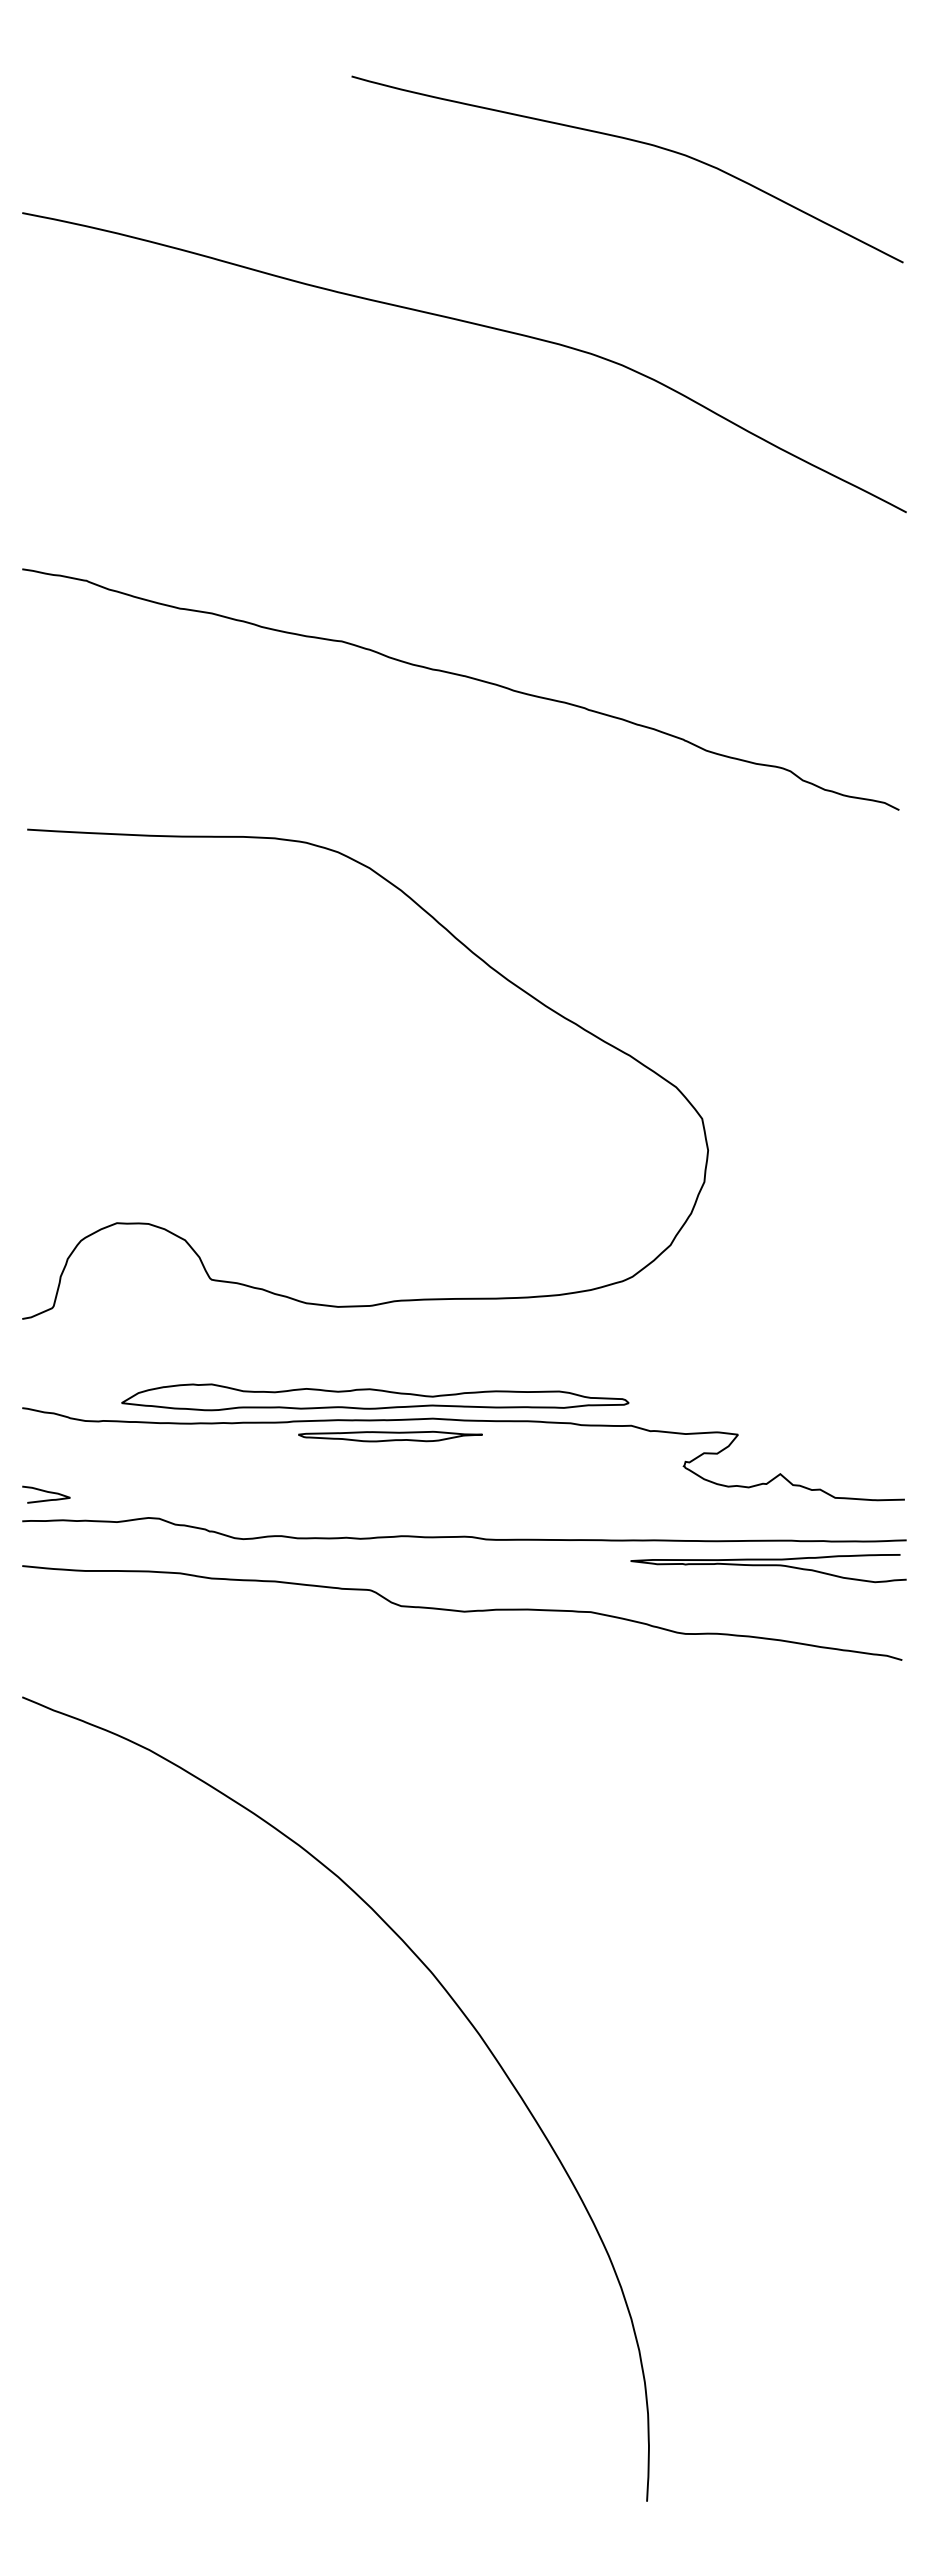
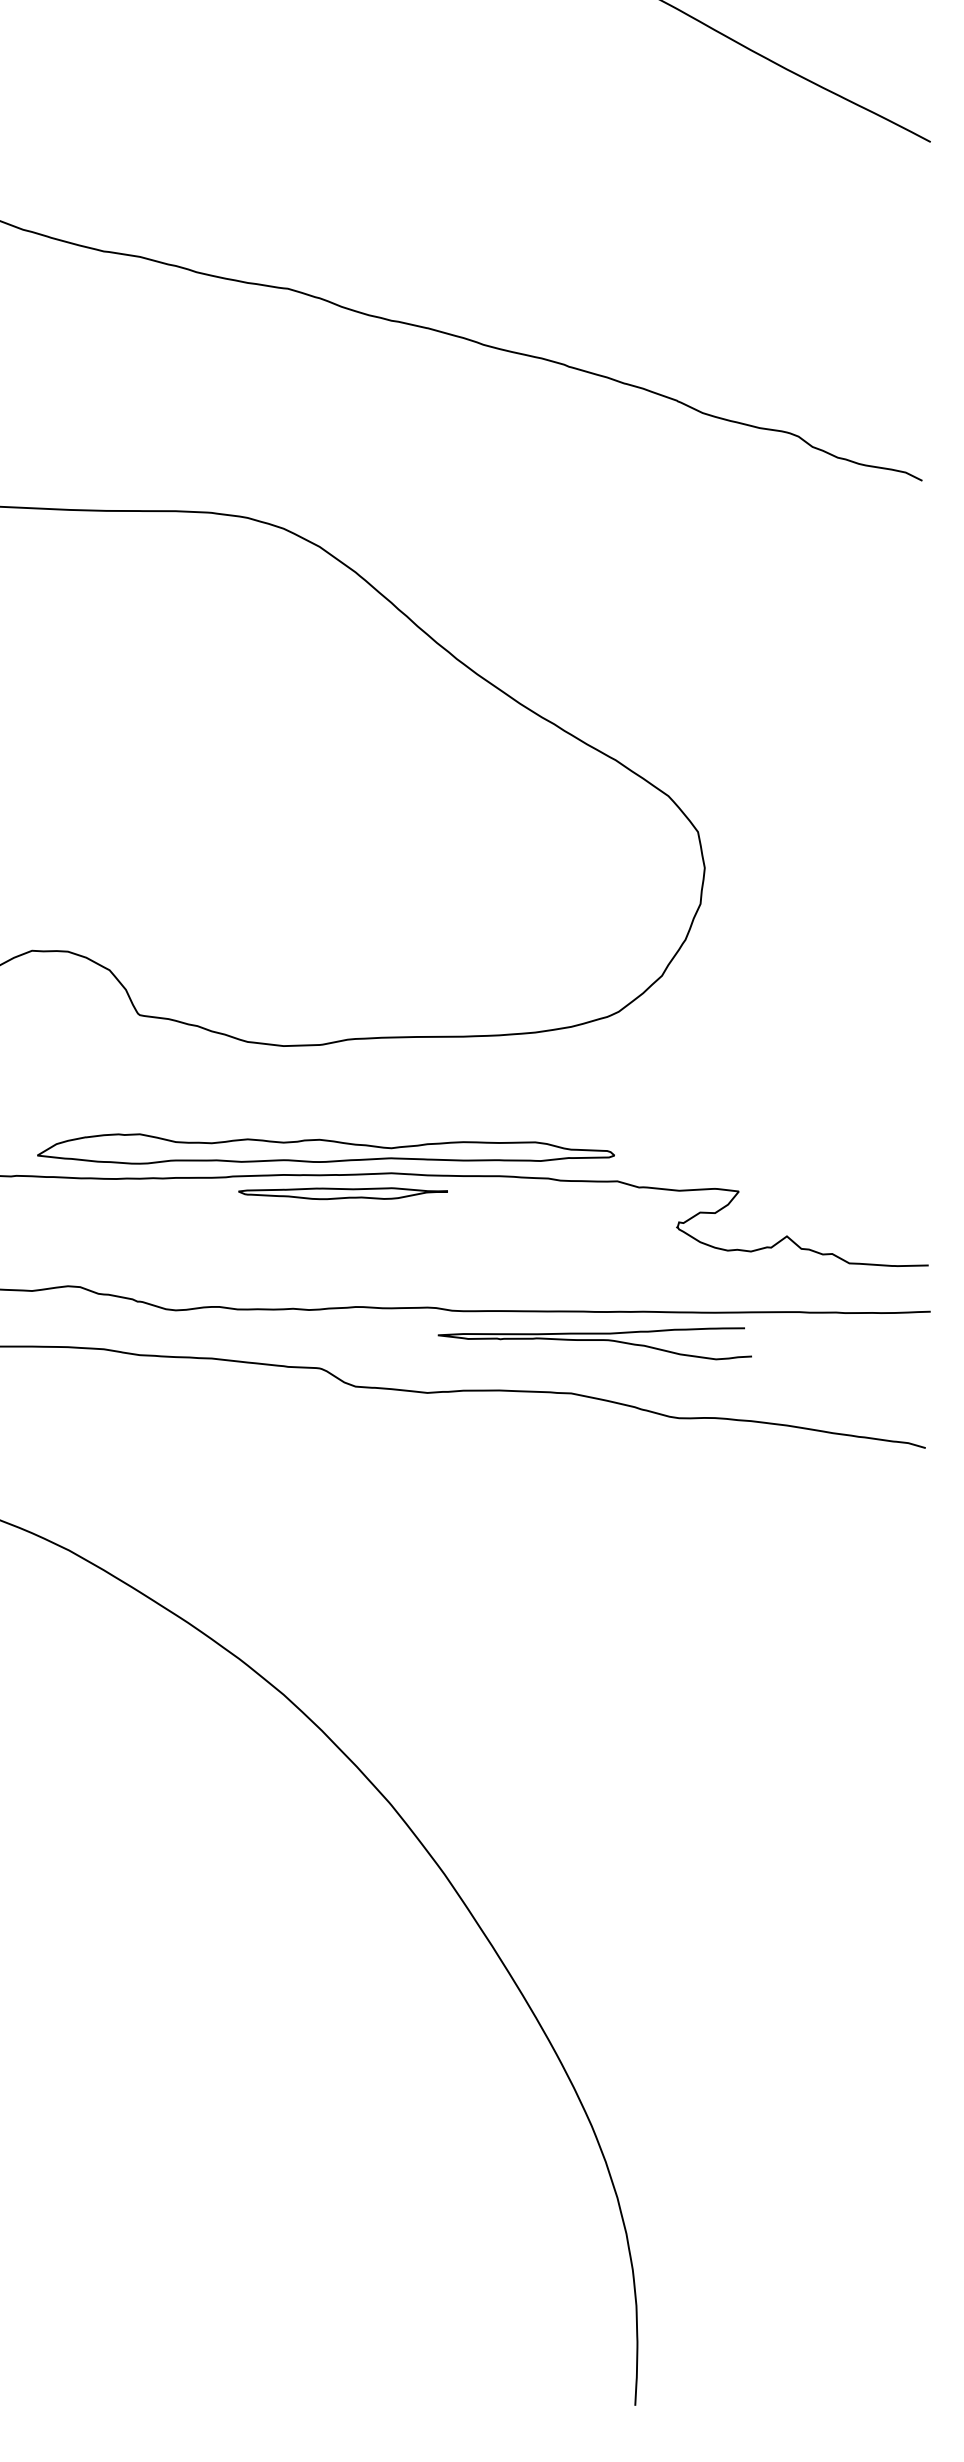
curve: (768, 1566) -> (594, 1341), moved

